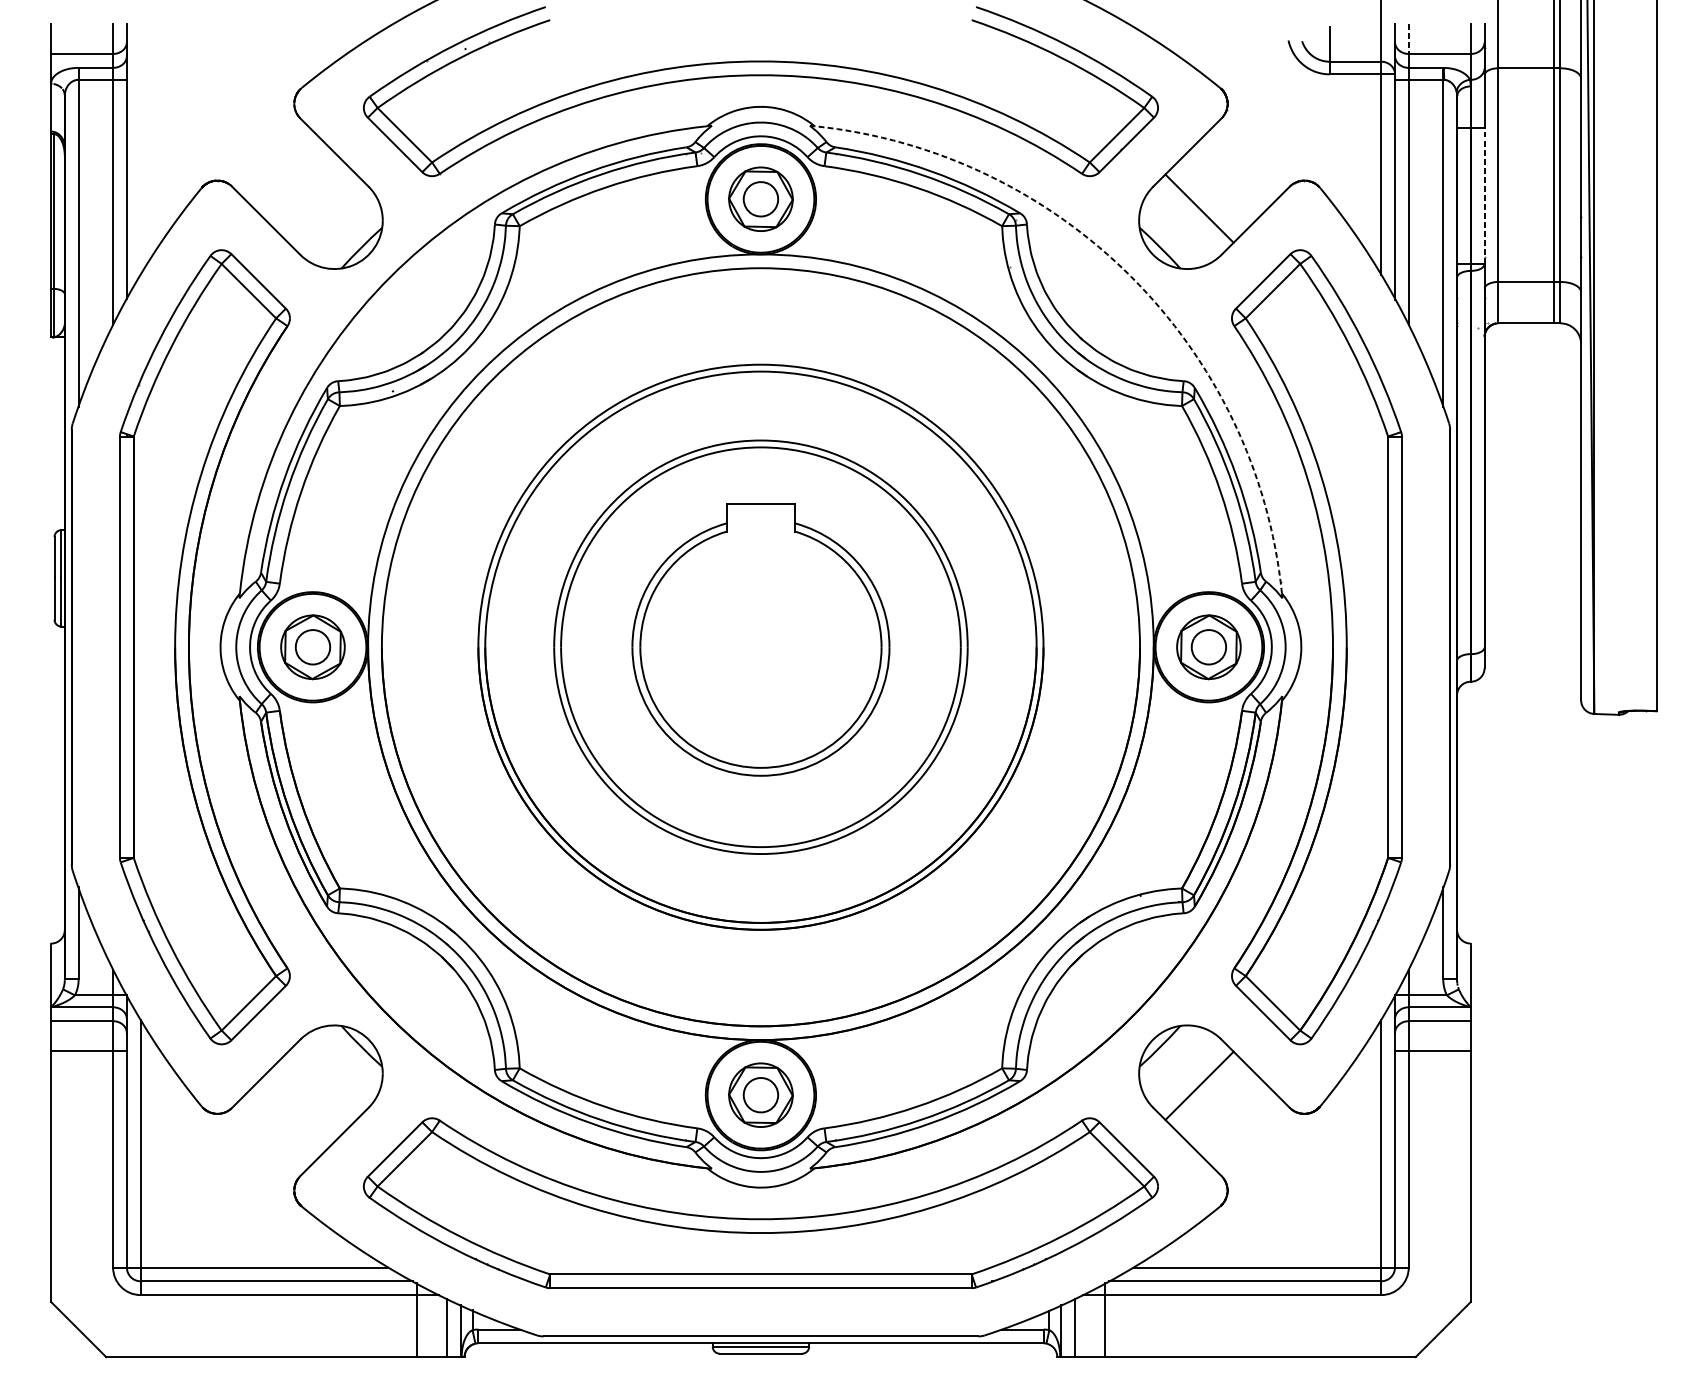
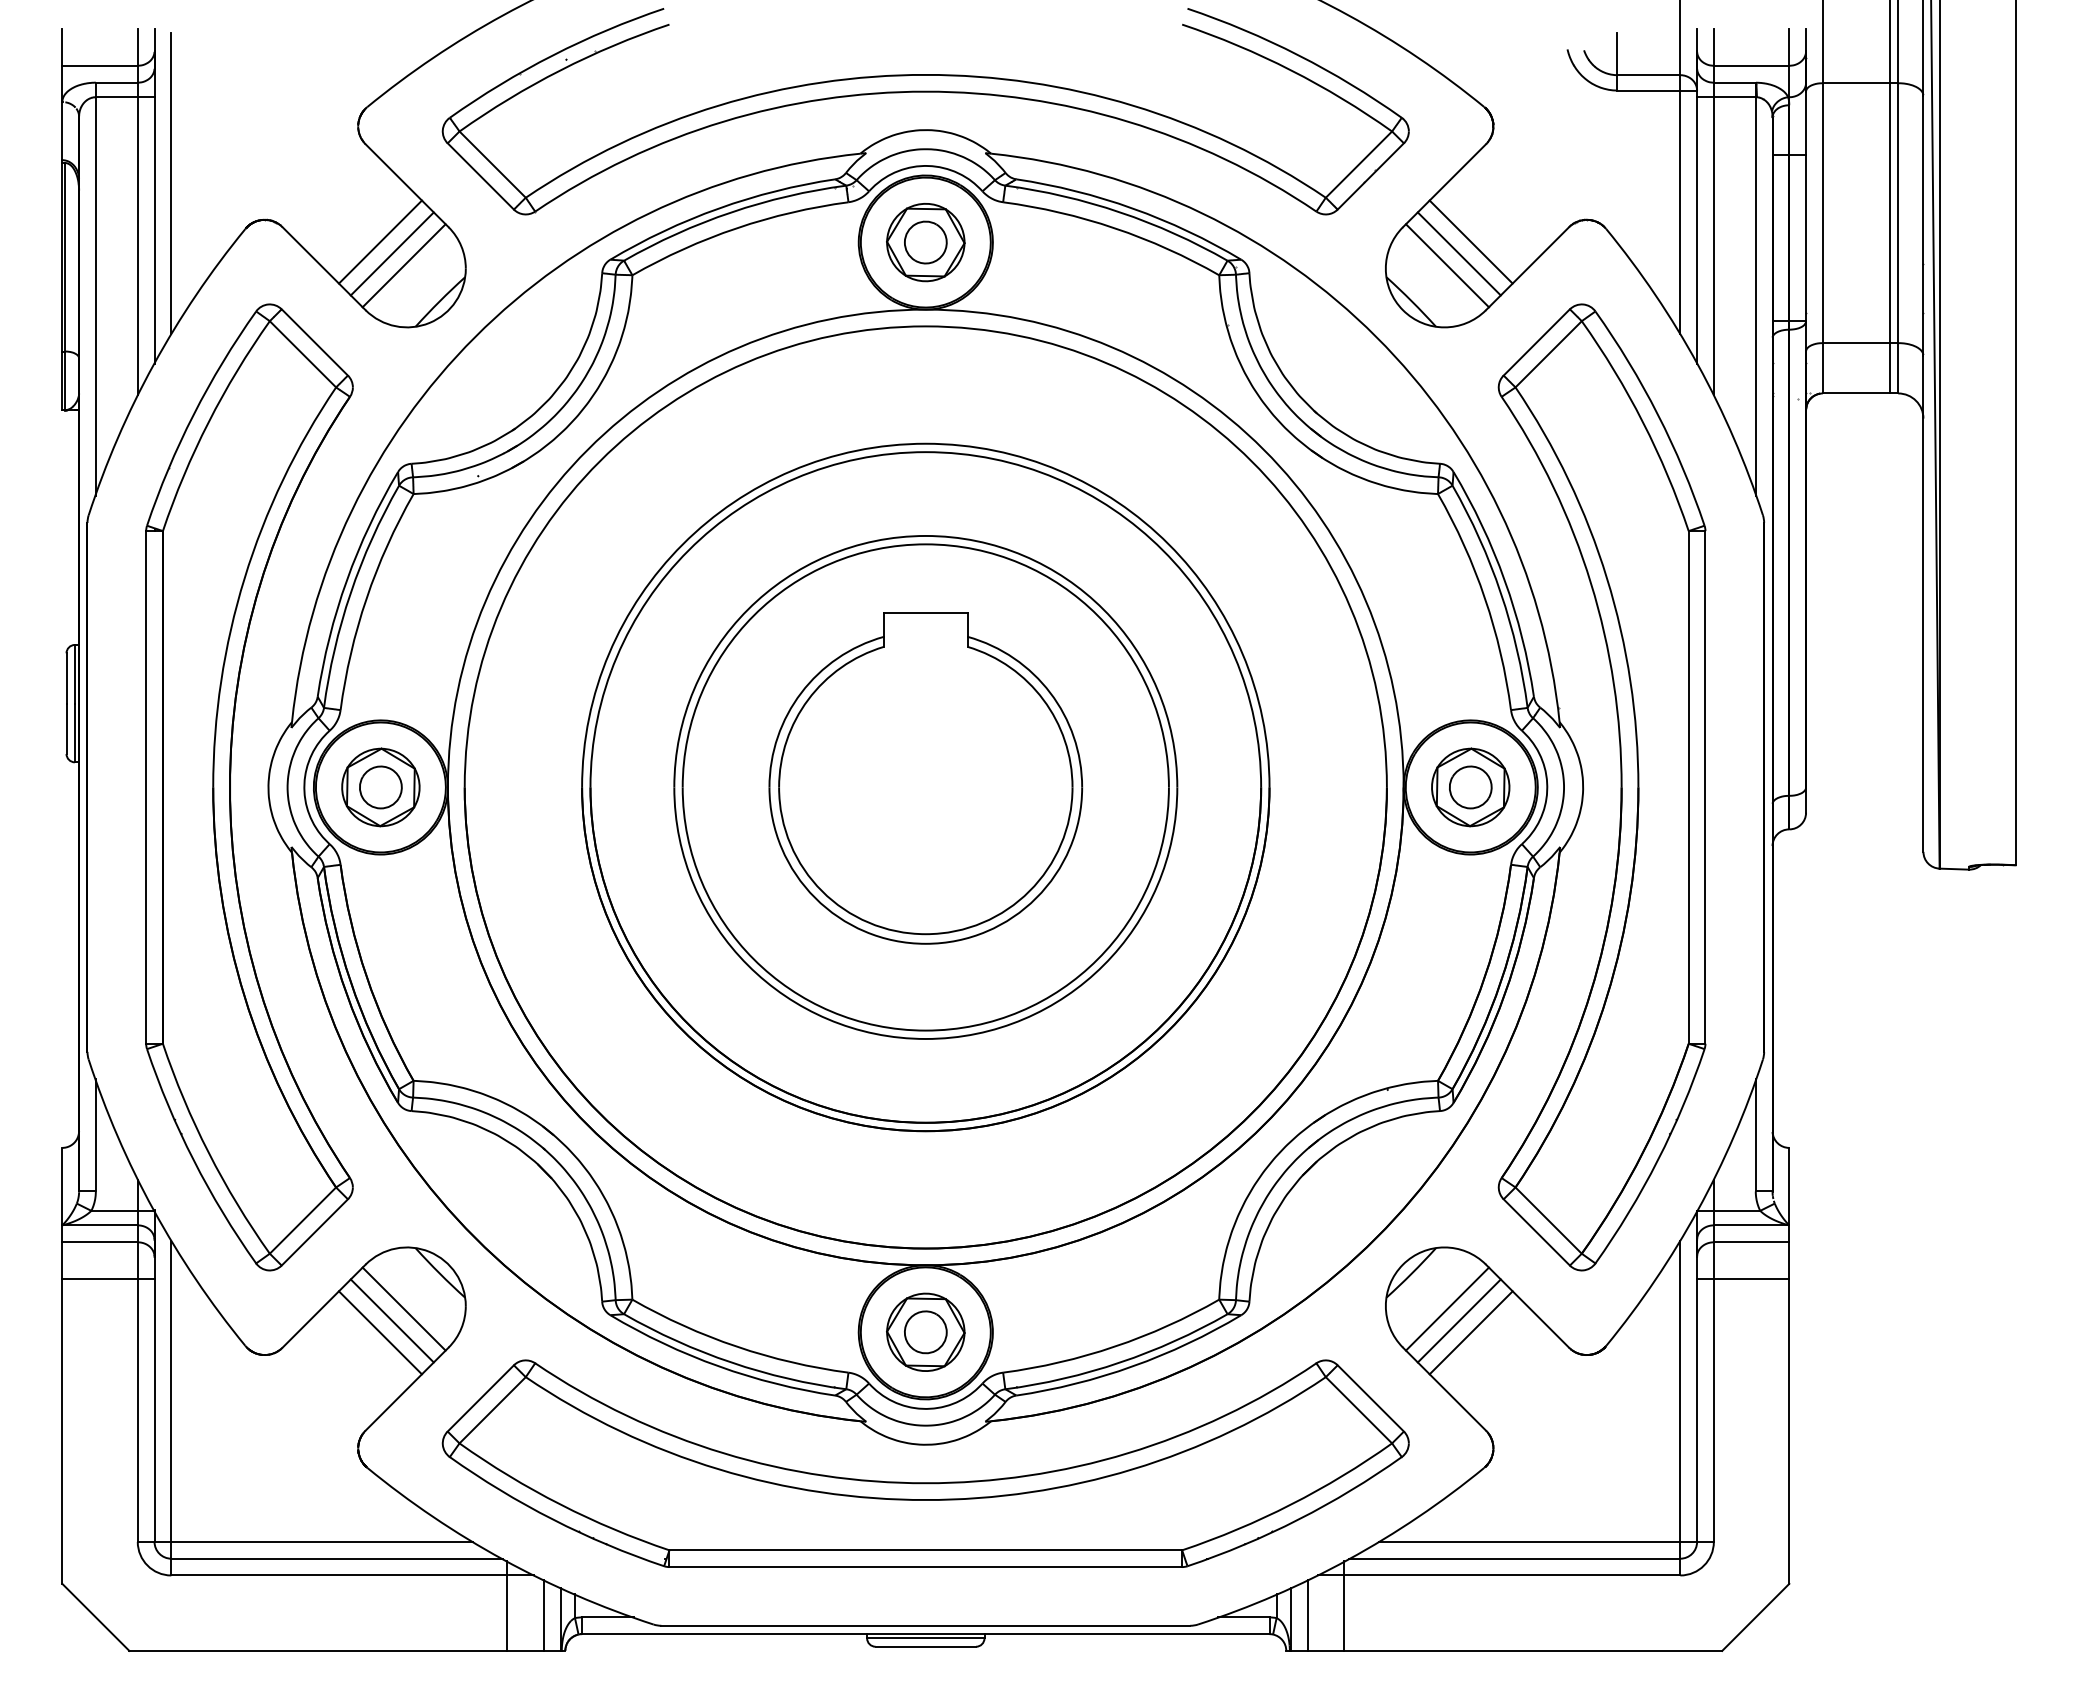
line: (1408, 39) -> (1713, 48), dashed -> solid
line: (140, 150) -> (171, 183), added
line: (1484, 195) -> (1806, 237), dashed -> solid
line: (311, 198) -> (379, 241), added
line: (1208, 198) -> (1470, 241), added
line: (321, 208) -> (391, 253), added
line: (331, 218) -> (403, 265), added
line: (1189, 218) -> (1447, 265), added
arc: (1131, 276) -> (1376, 336), dashed -> solid
line: (331, 1075) -> (403, 1308), added
line: (1189, 1075) -> (1446, 1308), added
line: (321, 1085) -> (391, 1320), added
line: (311, 1095) -> (379, 1332), added
line: (1208, 1095) -> (1470, 1332), added

